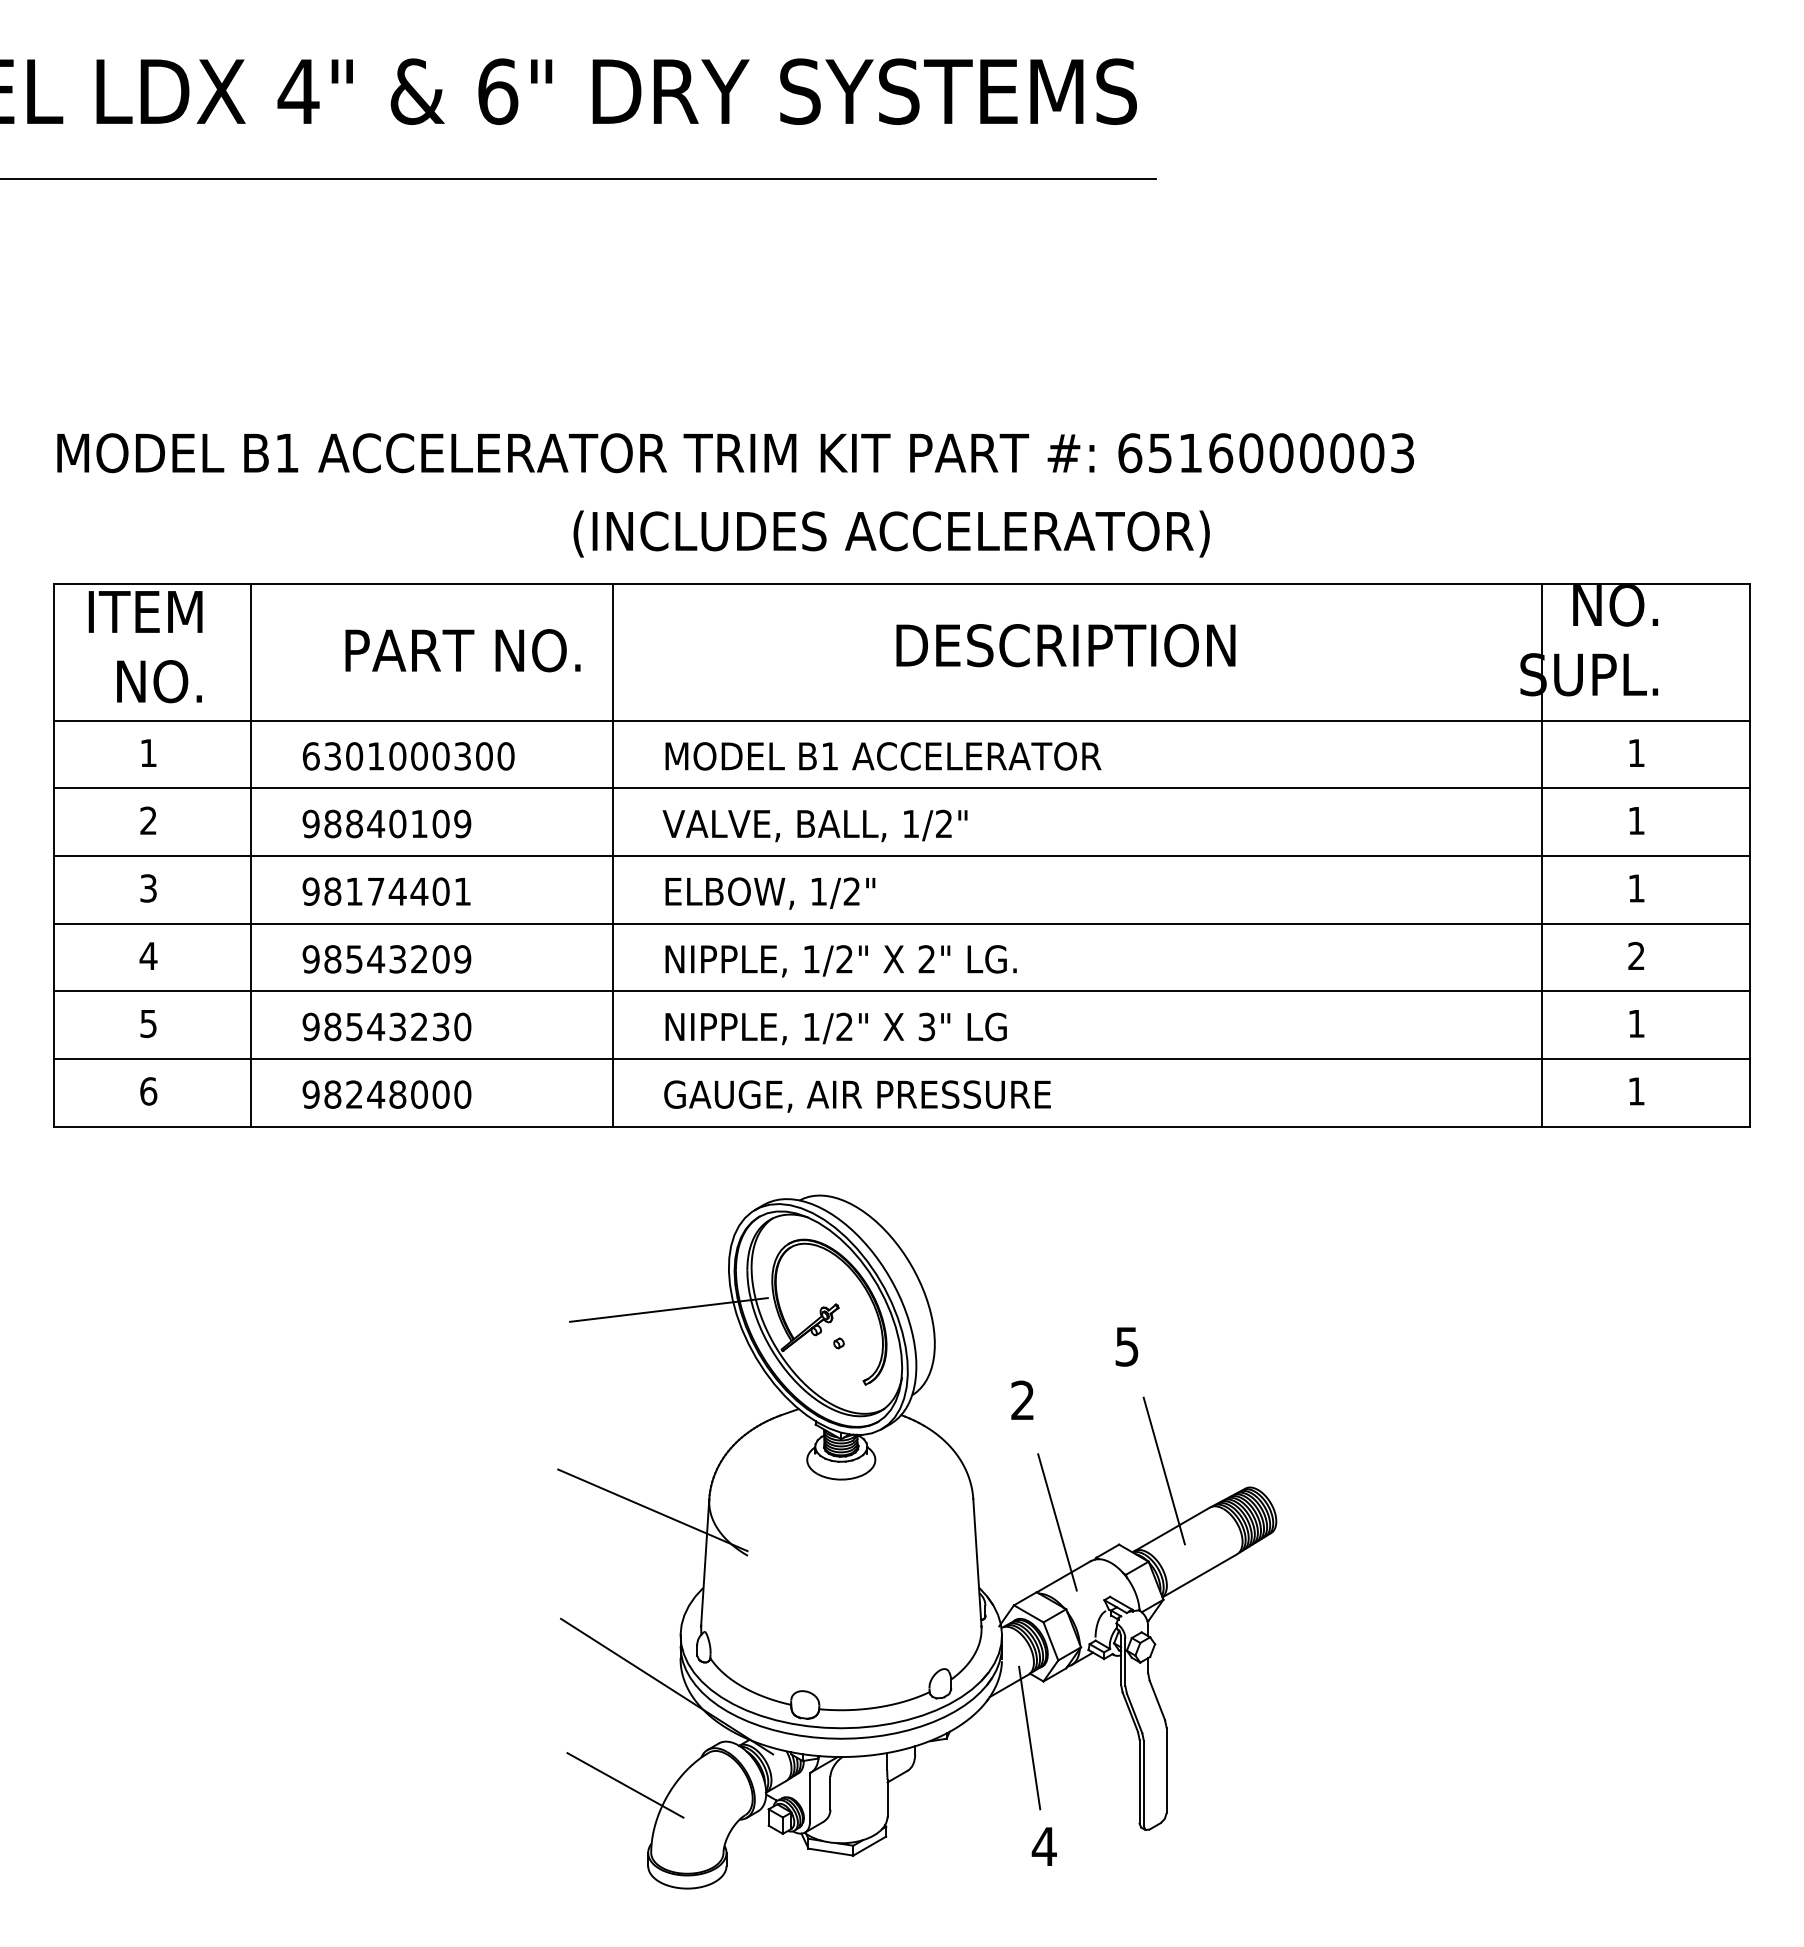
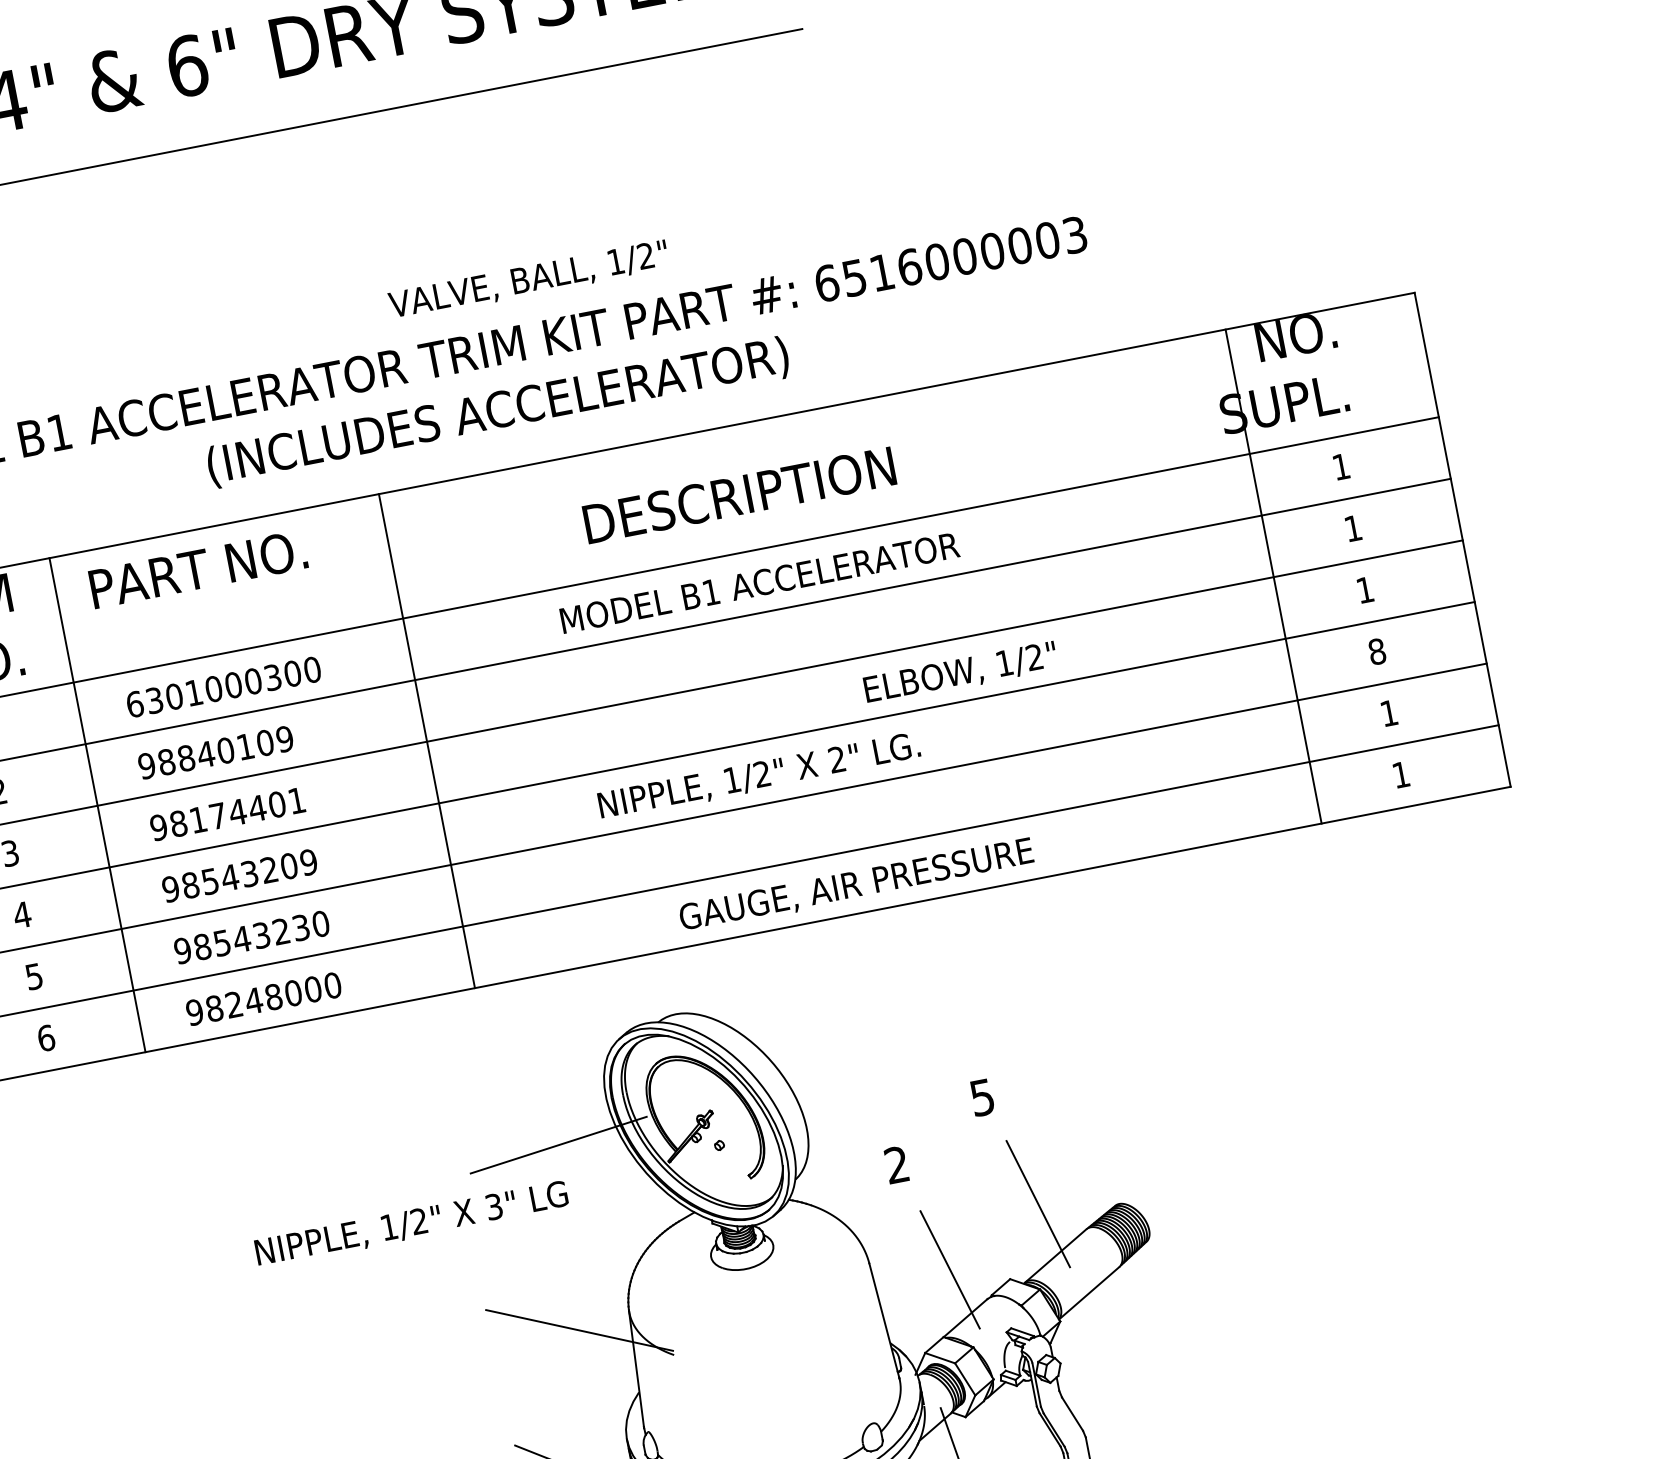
text: (891, 533) -> (498, 411), moved
text: (1065, 645) -> (739, 495), moved
text: (462, 650) -> (197, 569), moved
text: (883, 756) -> (759, 583), moved
text: (814, 825) -> (528, 280), moved
text: (770, 893) -> (960, 673), moved
text: (1636, 956) -> (1377, 652), 2 -> 8
text: (840, 961) -> (758, 776), moved
text: (835, 1028) -> (411, 1224), moved
text: (857, 1096) -> (856, 885), moved

